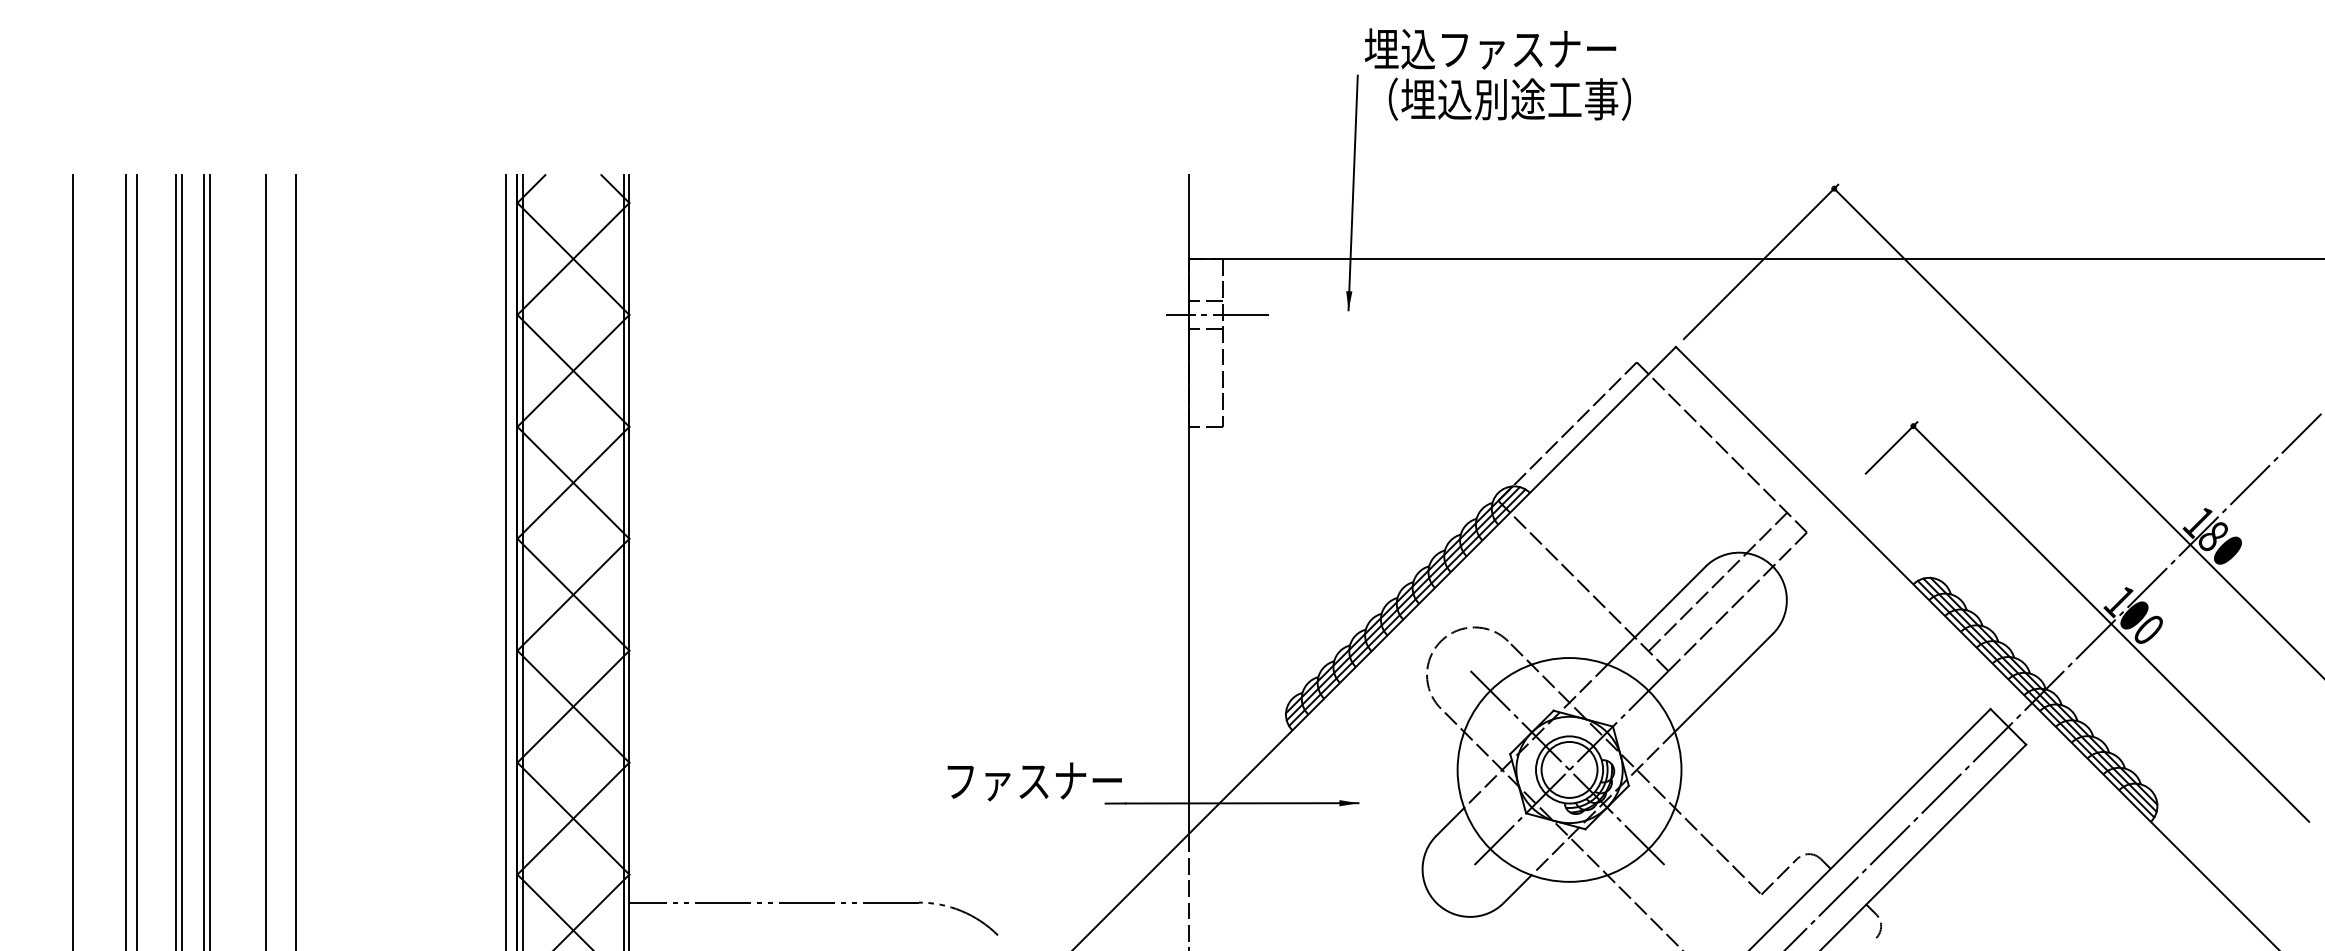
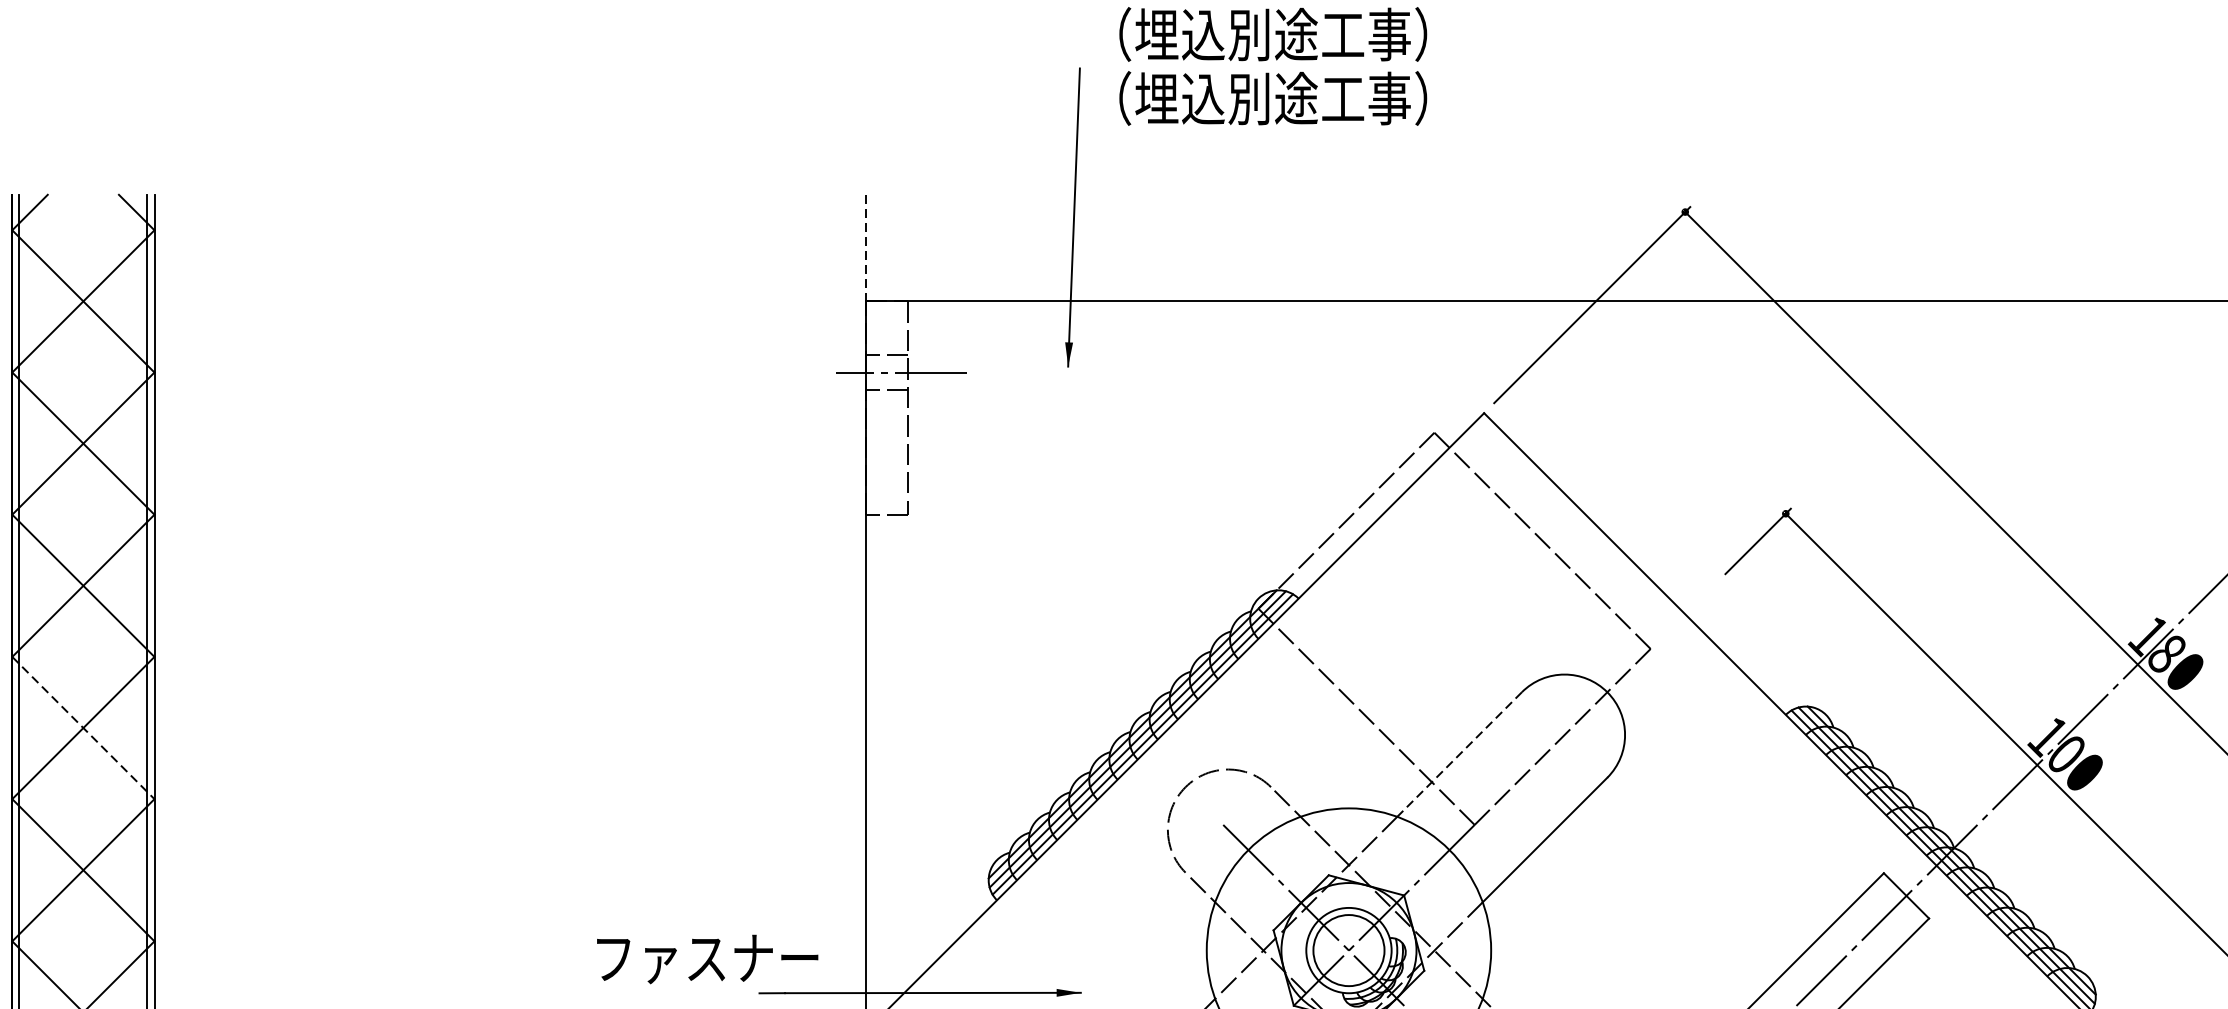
text: (1497, 48) -> (1257, 33), 埋込ファスナー -> （埋込別途工事）
line: (1189, 217) -> (866, 248), solid -> dashed
line: (1717, 581) -> (1536, 711), removed
line: (573, 595) -> (83, 728), solid -> dashed
line: (1656, 616) -> (1459, 755), solid -> dashed
text: (1034, 781) -> (707, 958), moved

